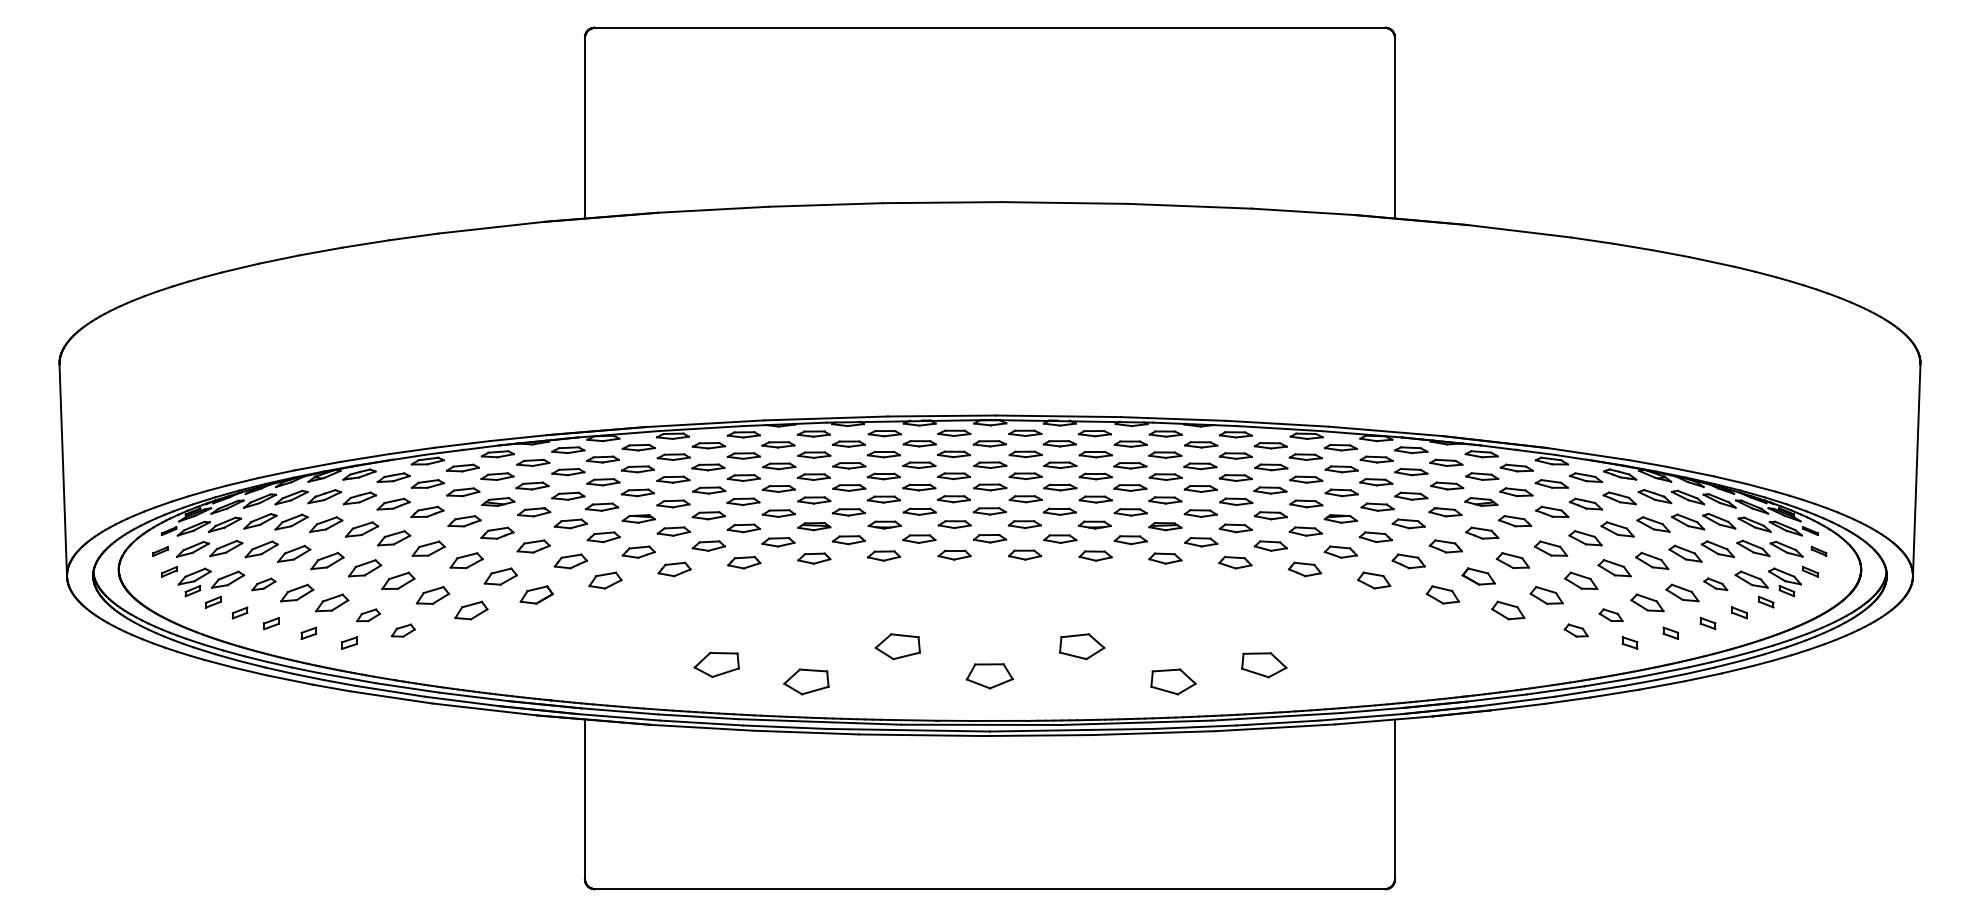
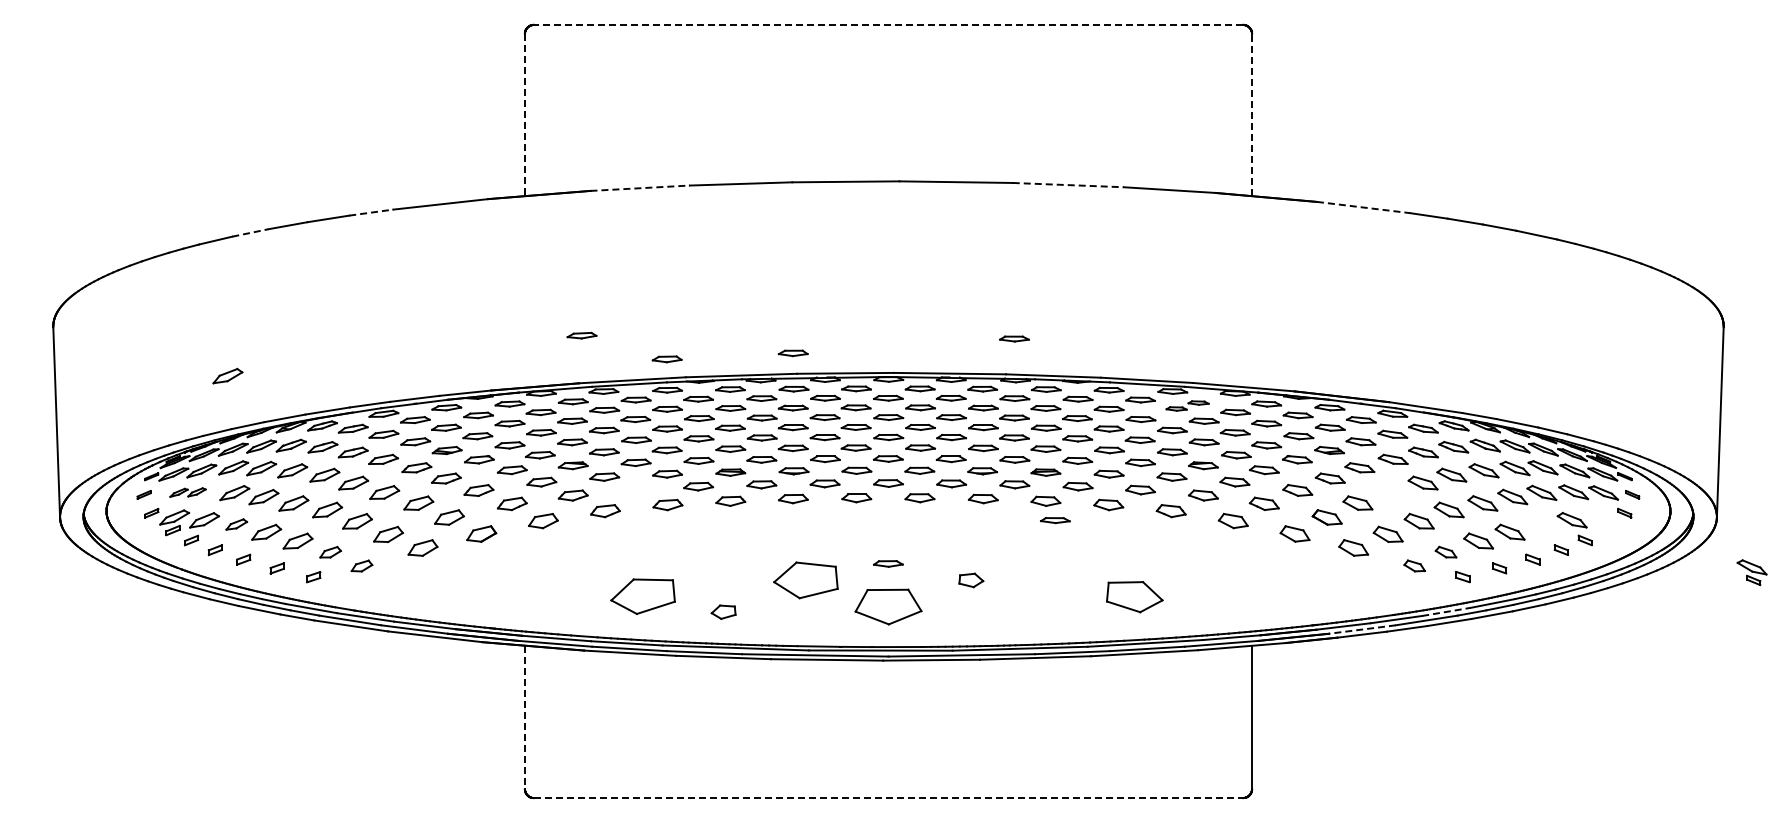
line: (990, 27) -> (888, 24), solid -> dashed
line: (584, 127) -> (524, 114), solid -> dashed
line: (1395, 127) -> (1252, 114), solid -> dashed
line: (1190, 206) -> (1068, 185), solid -> dashed
line: (713, 210) -> (640, 188), solid -> dashed
line: (1520, 231) -> (1364, 207), solid -> dashed
line: (414, 236) -> (371, 212), solid -> dashed
line: (279, 259) -> (250, 232), solid -> dashed
part: (647, 373) -> (581, 335), added
part: (1130, 377) -> (1014, 338), added
part: (883, 393) -> (792, 353), added
part: (742, 400) -> (666, 359), added
part: (253, 418) -> (227, 375), added
part: (1323, 451) -> (1187, 405), size x0.7
part: (708, 545) -> (635, 489), removed
part: (209, 548) -> (187, 492), size x0.6
part: (1550, 548) -> (1391, 492), removed
part: (1176, 579) -> (1055, 520), added
part: (1784, 582) -> (1751, 572), moved
part: (1715, 584) -> (1539, 524), removed
part: (990, 627) -> (888, 563), added
part: (897, 646) -> (805, 580), size x1.6
part: (1082, 646) -> (971, 580), size x0.6
part: (717, 664) -> (643, 596), size x1.6
part: (1264, 664) -> (1134, 596), size x1.4
part: (988, 675) -> (887, 606), size x1.6
part: (1173, 681) -> (1053, 611), removed
line: (1611, 681) -> (1446, 611), solid -> dashed
part: (806, 682) -> (723, 612), size x0.6
line: (1518, 701) -> (1362, 629), solid -> dashed
line: (584, 799) -> (524, 717), solid -> dashed
line: (991, 889) -> (889, 798), solid -> dashed

